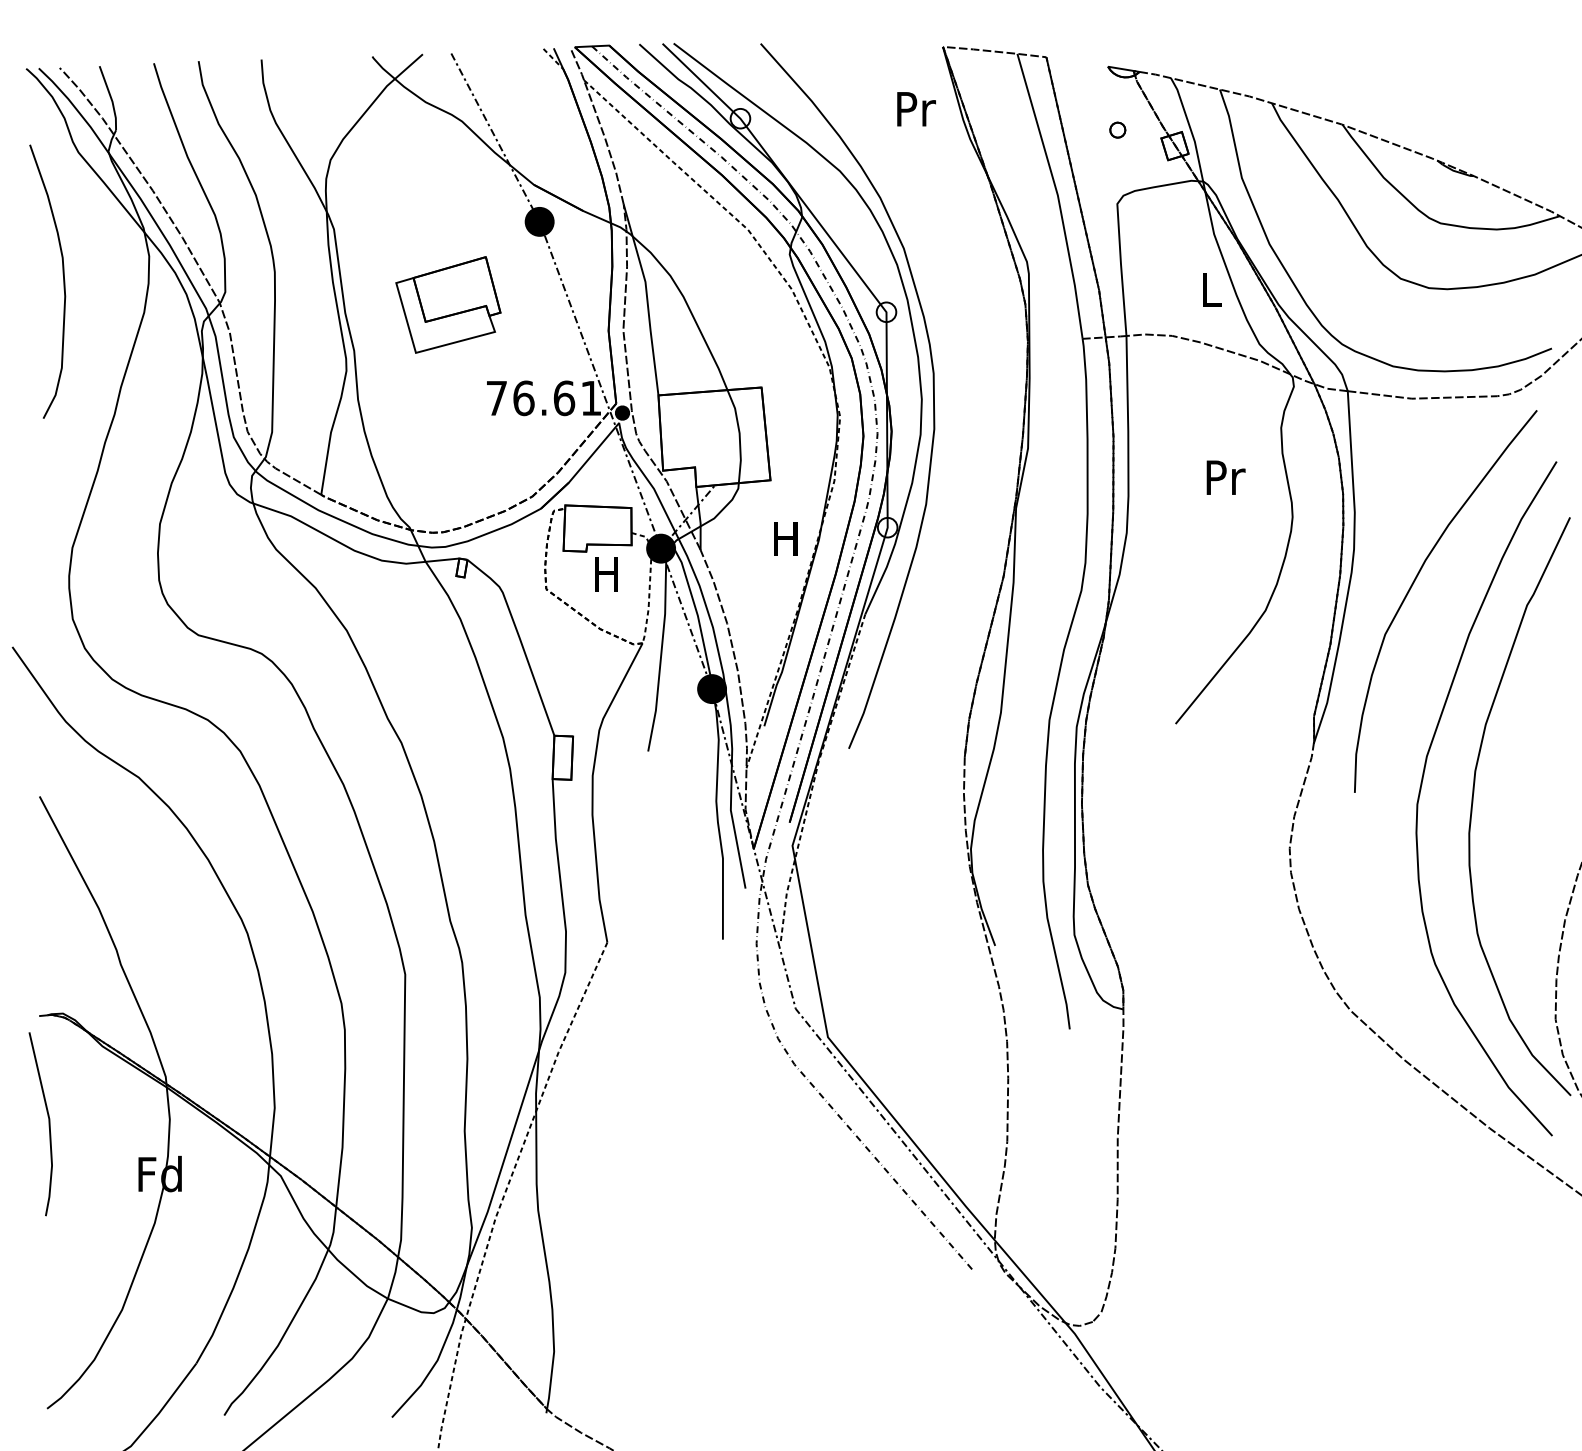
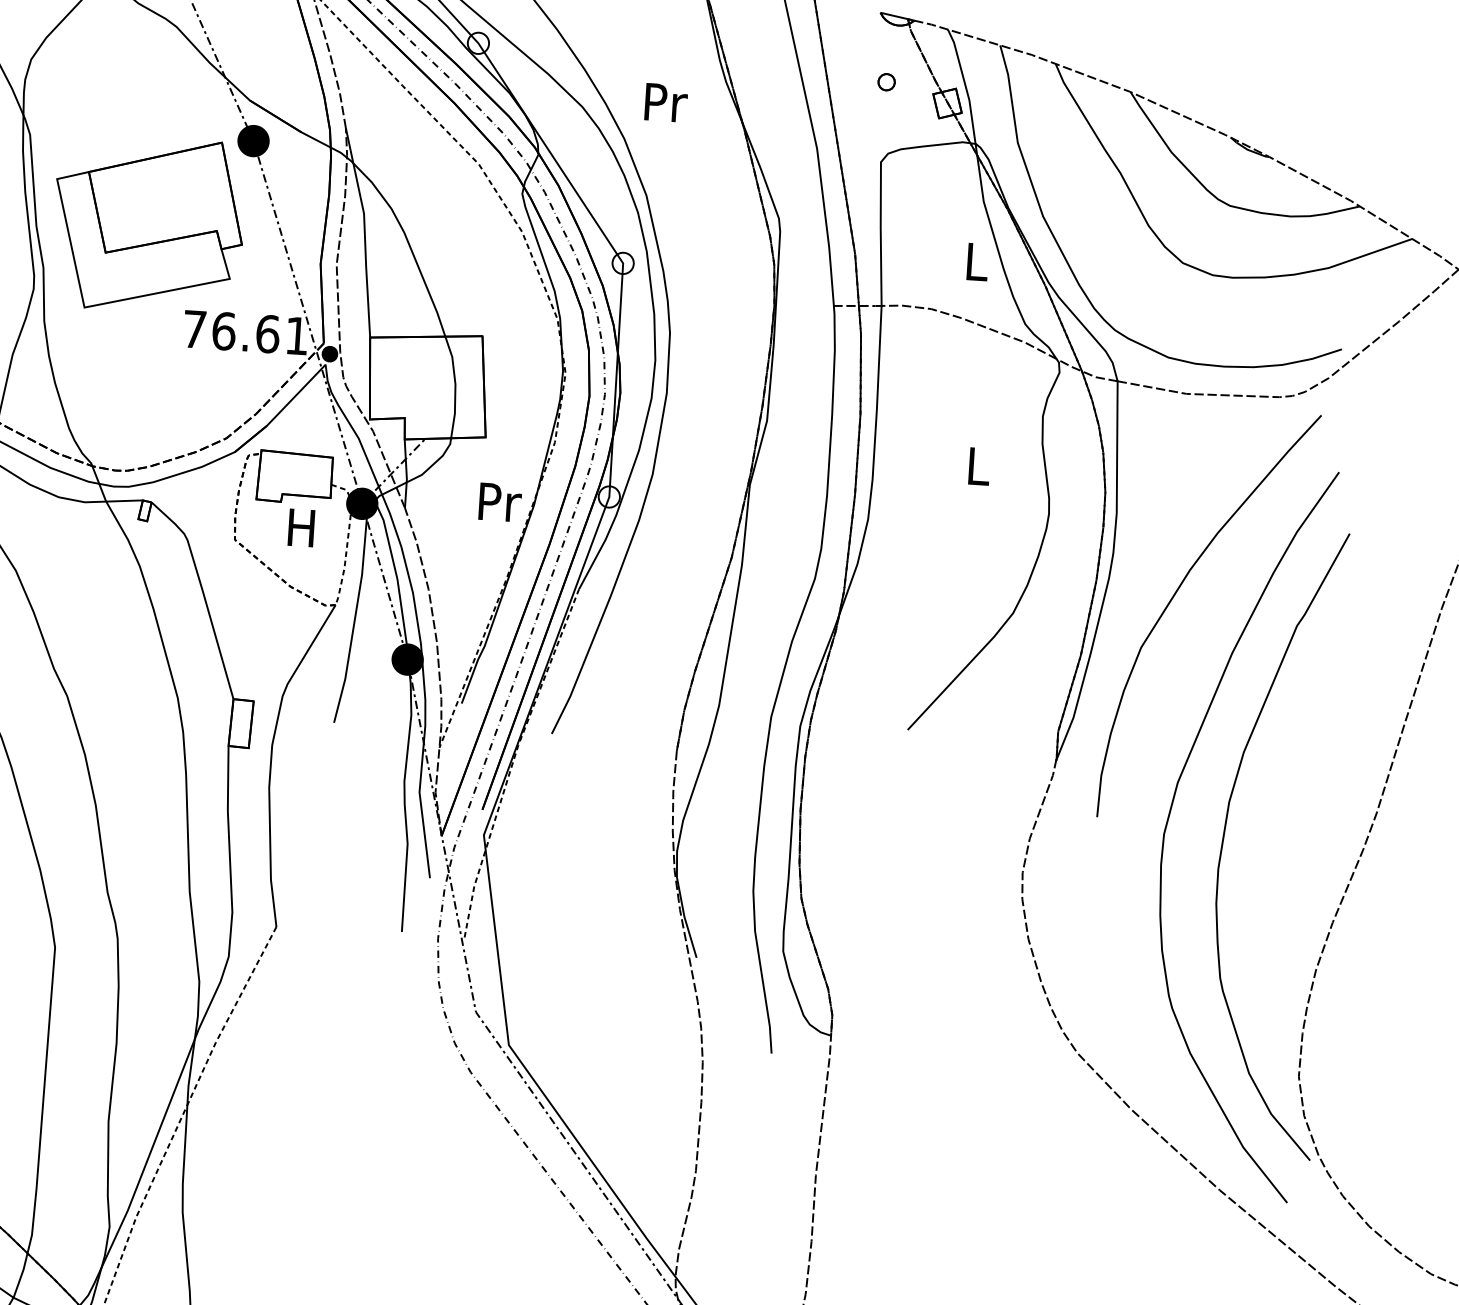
text: (916, 109) -> (666, 103), moved
part: (448, 304) -> (148, 224), size x1.67
text: (1225, 477) -> (979, 466), Pr -> L
text: (787, 539) -> (499, 502), H -> Pr

